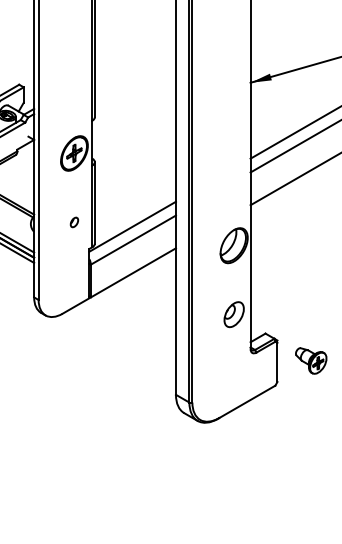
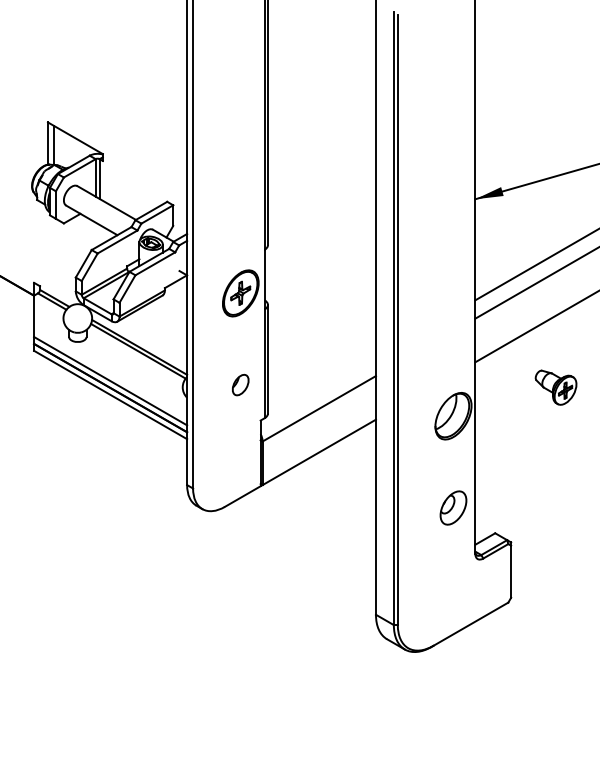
part: (74, 222) -> (240, 385), size x1.6
line: (132, 226) -> (317, 390), removed
part: (310, 360) -> (555, 387), moved

